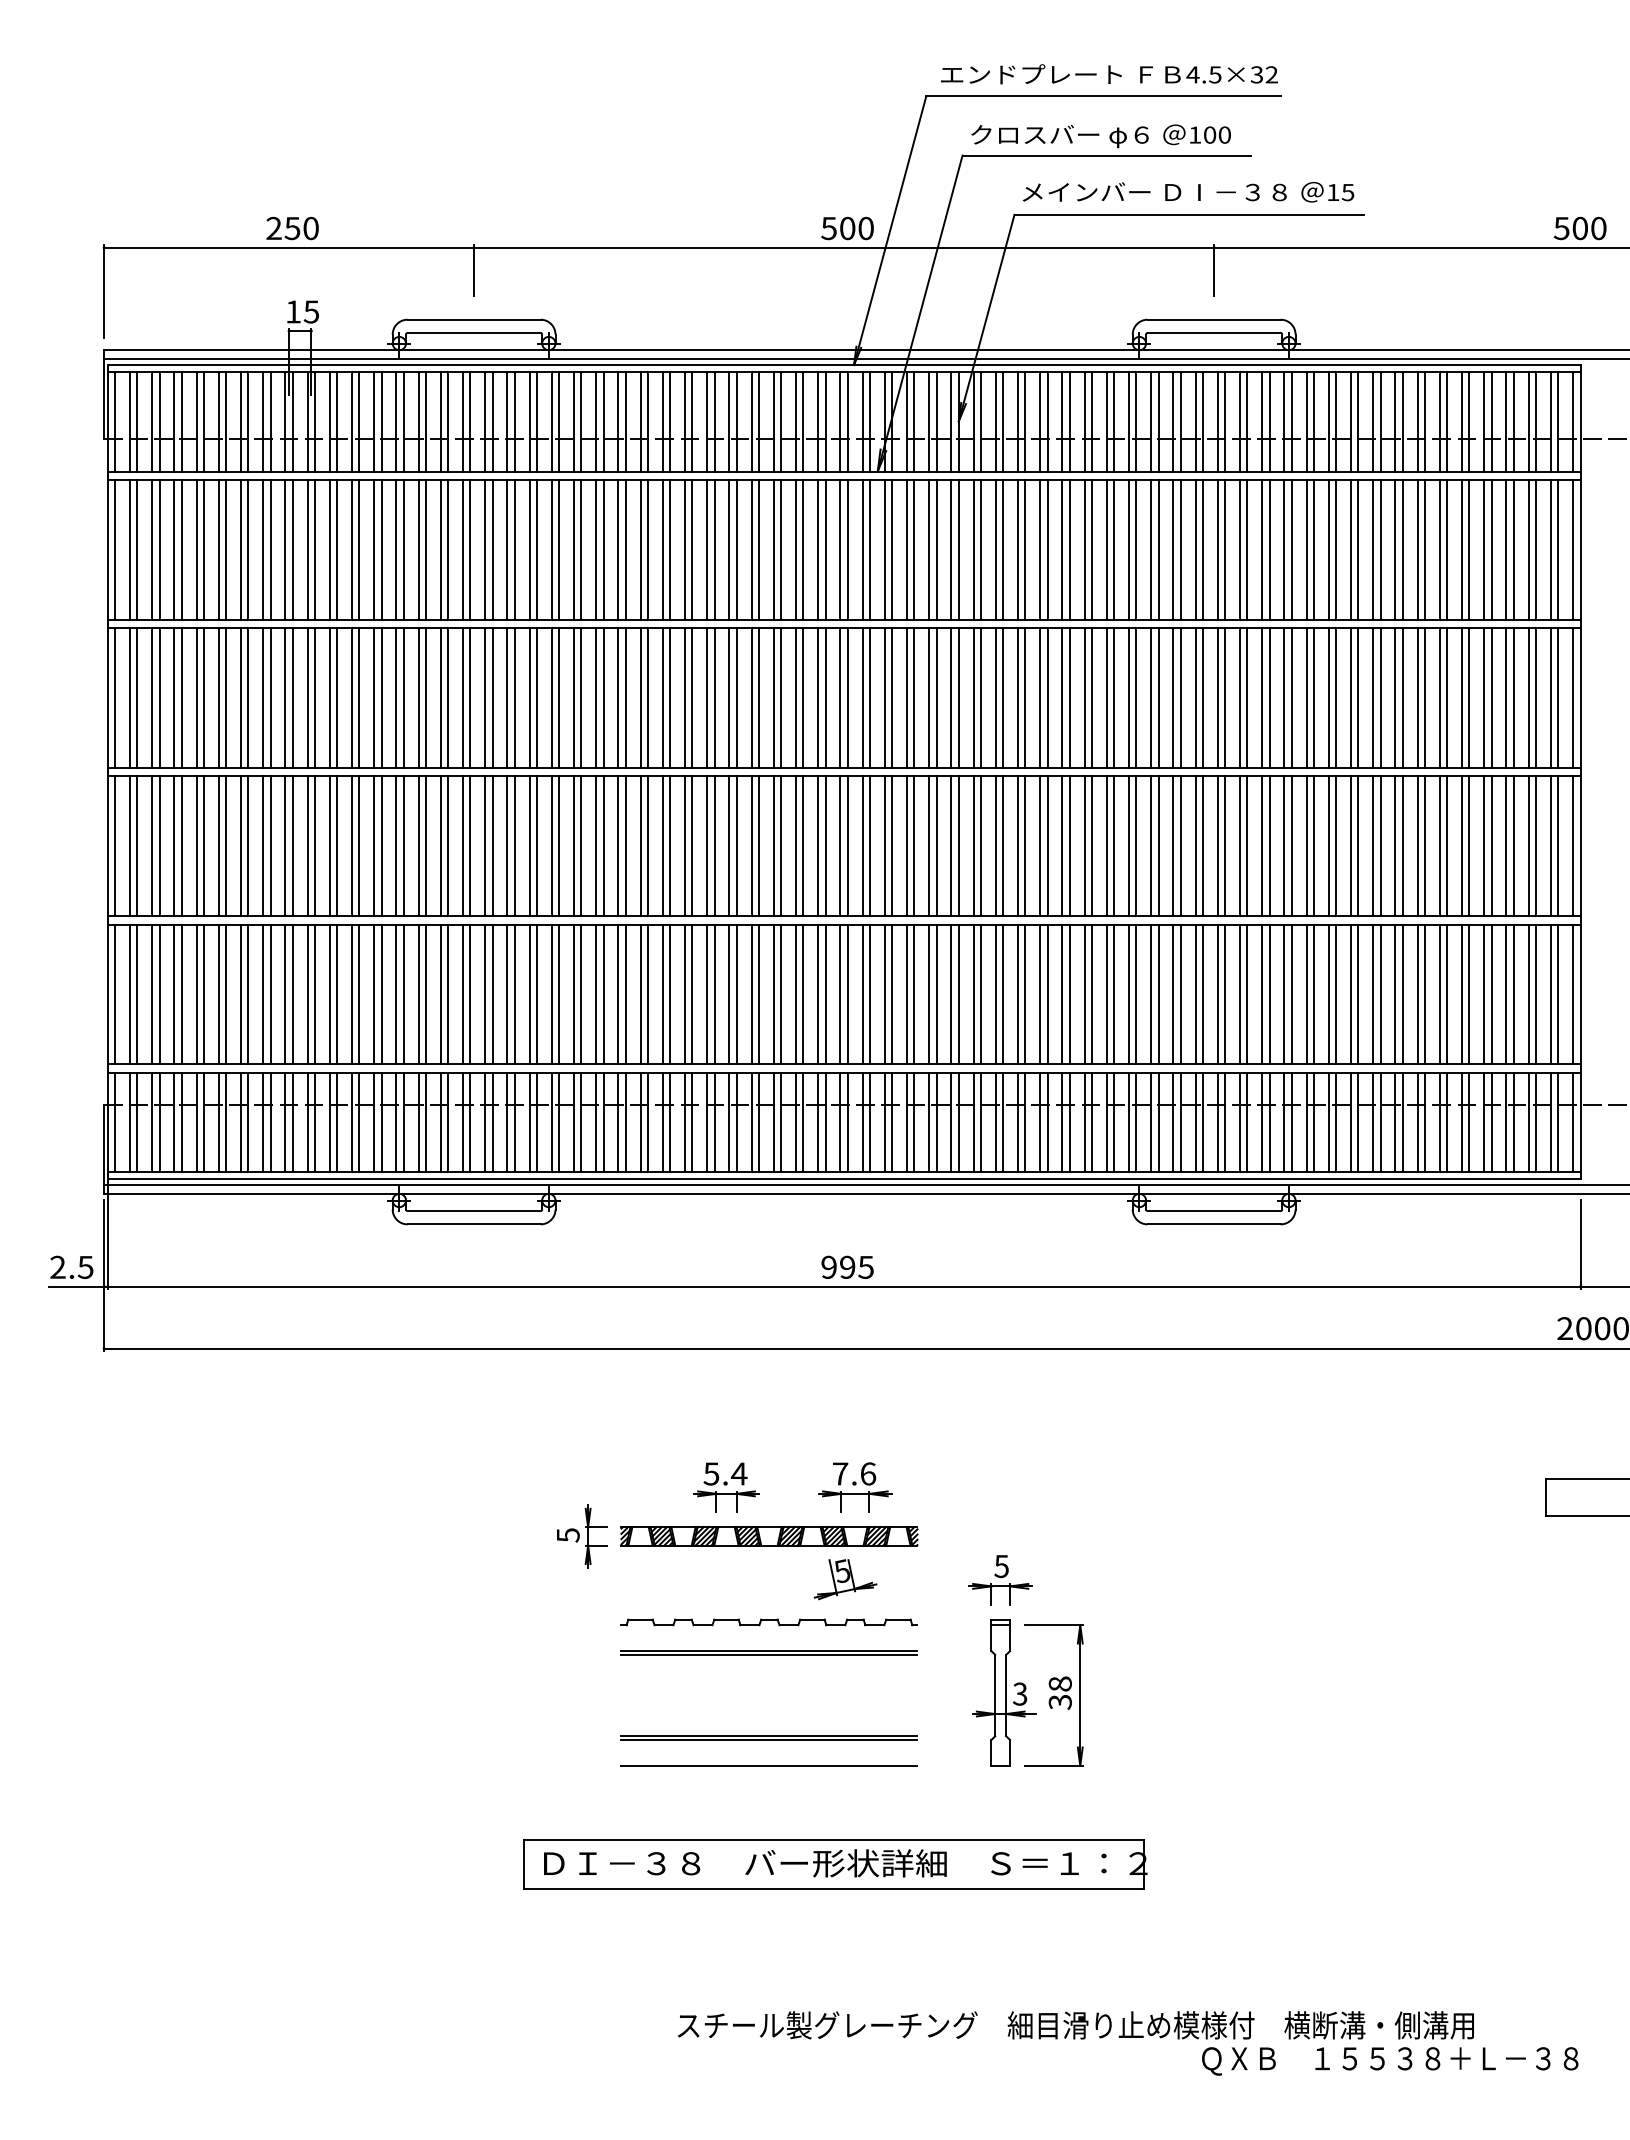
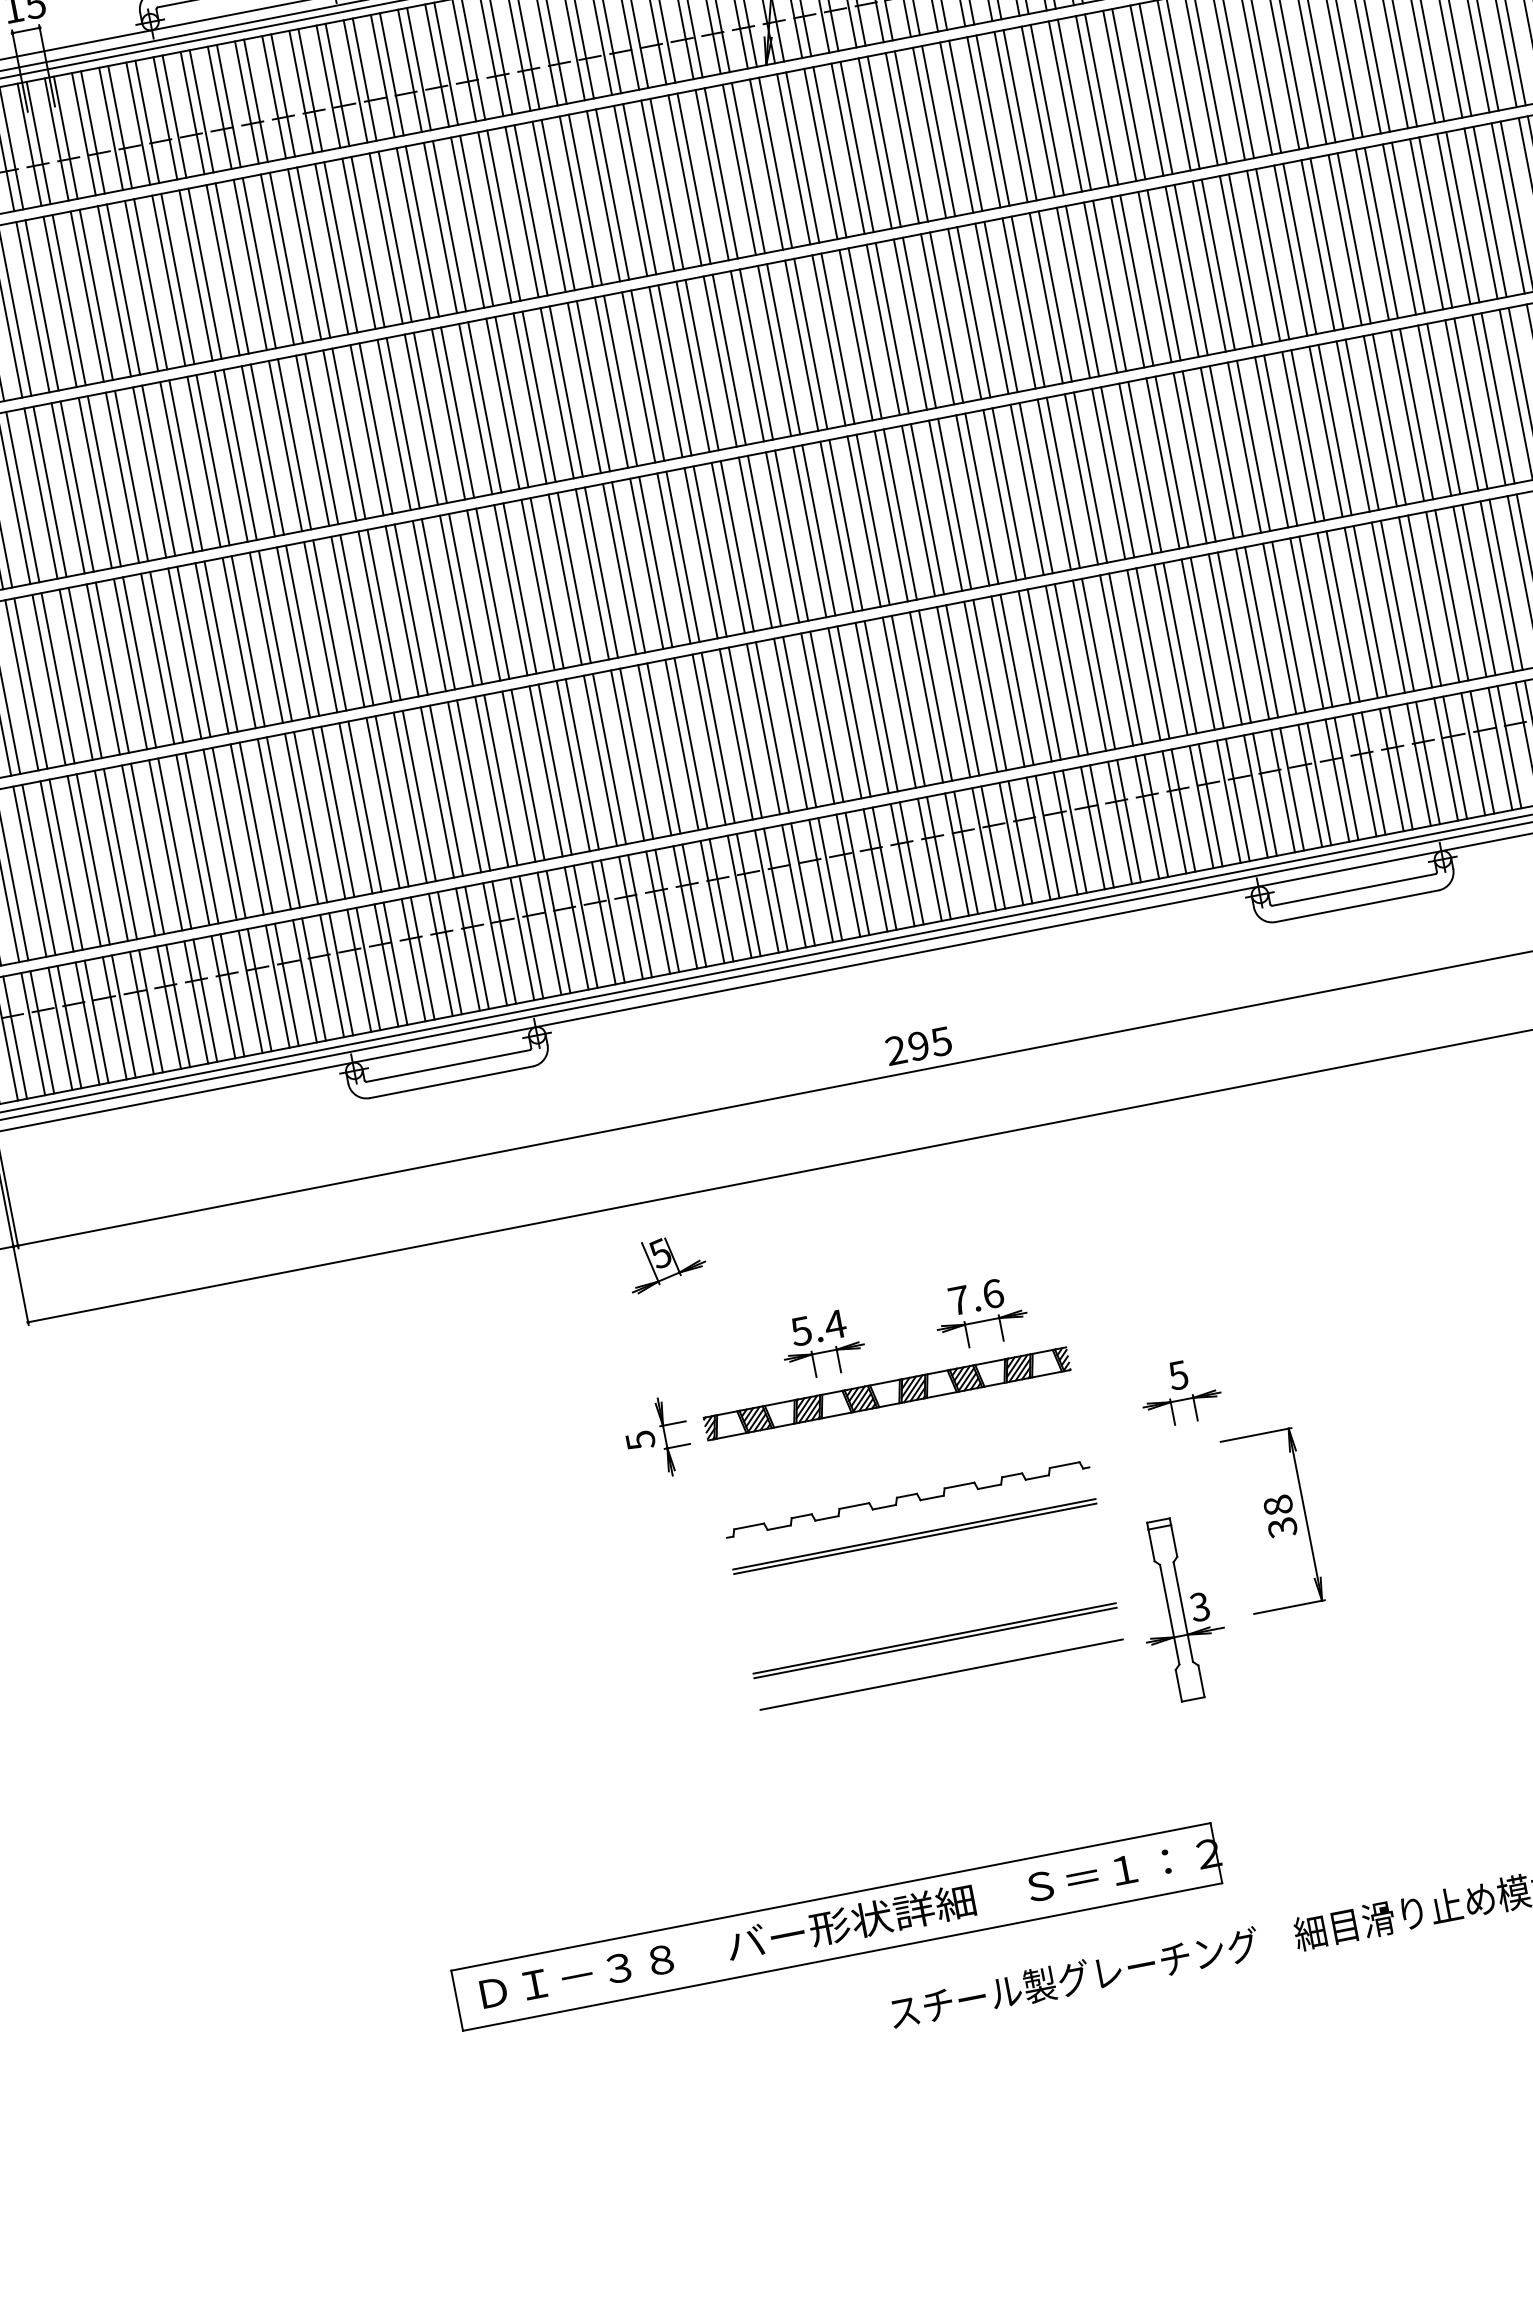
text: (828, 1267) -> (895, 1050), 995 -> 295
part: (845, 1579) -> (666, 1262), moved
part: (1004, 1692) -> (1180, 1608), moved
part: (835, 1864) -> (838, 1926), moved

